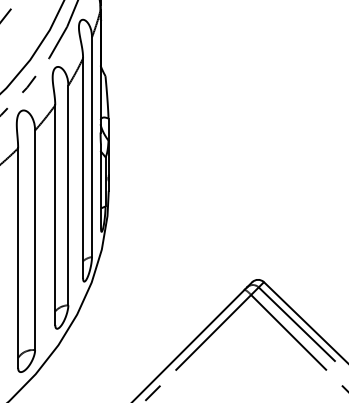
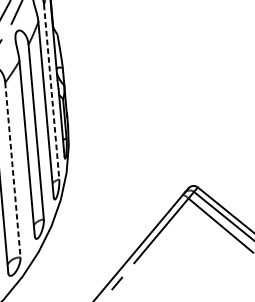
line: (92, 147) -> (52, 92), solid -> dashed
line: (35, 240) -> (13, 170), solid -> dashed

